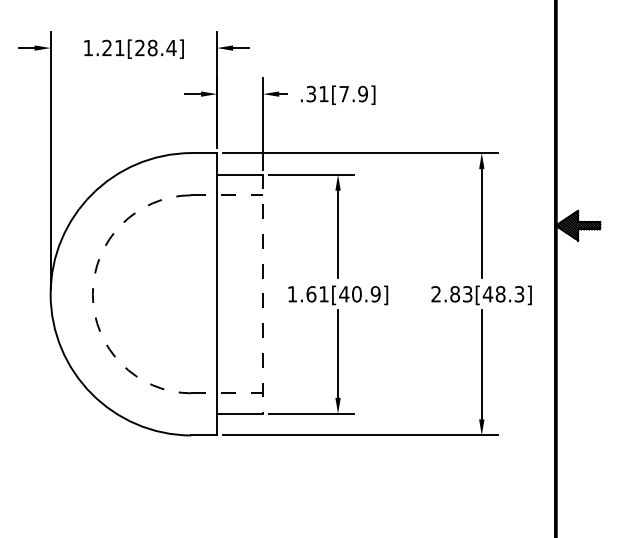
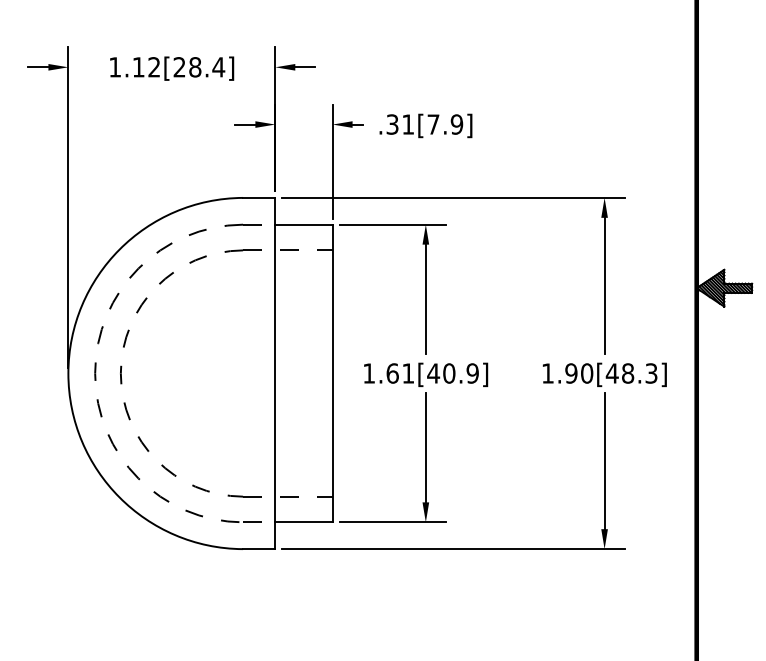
text: (113, 47) -> (146, 66), 1.21[28.4] -> 1.12[28.4]
part: (73, 293) -> (96, 372), added
line: (263, 294) -> (333, 373), dashed -> solid
text: (451, 294) -> (566, 373), 2.83[48.3] -> 1.90[48.3]

